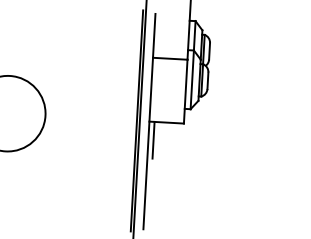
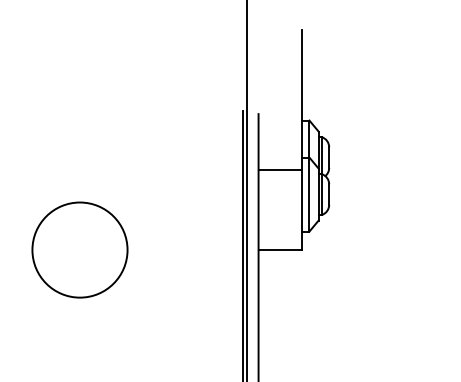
line: (153, 140) -> (265, 273), removed

